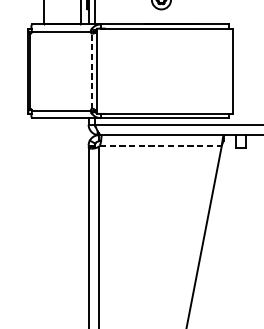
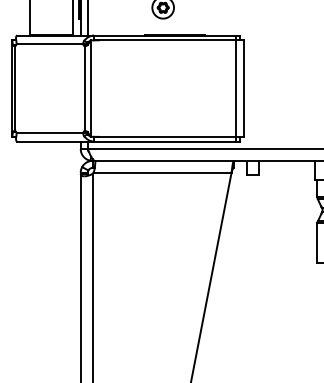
line: (91, 71) -> (84, 88), dashed -> solid
line: (226, 71) -> (236, 88), added
line: (161, 145) -> (163, 172), dashed -> solid

